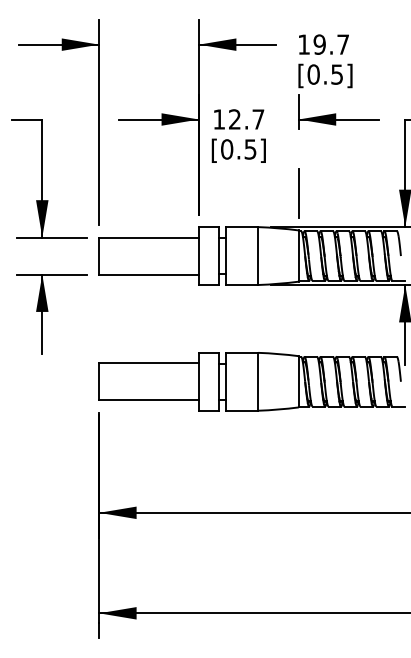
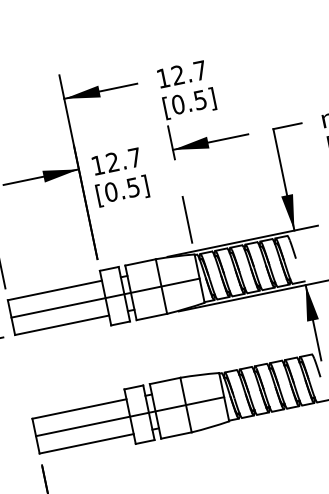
text: (319, 44) -> (177, 75), 19.7 -> 12.7
line: (198, 256) -> (105, 298), added
line: (198, 381) -> (129, 416), added

